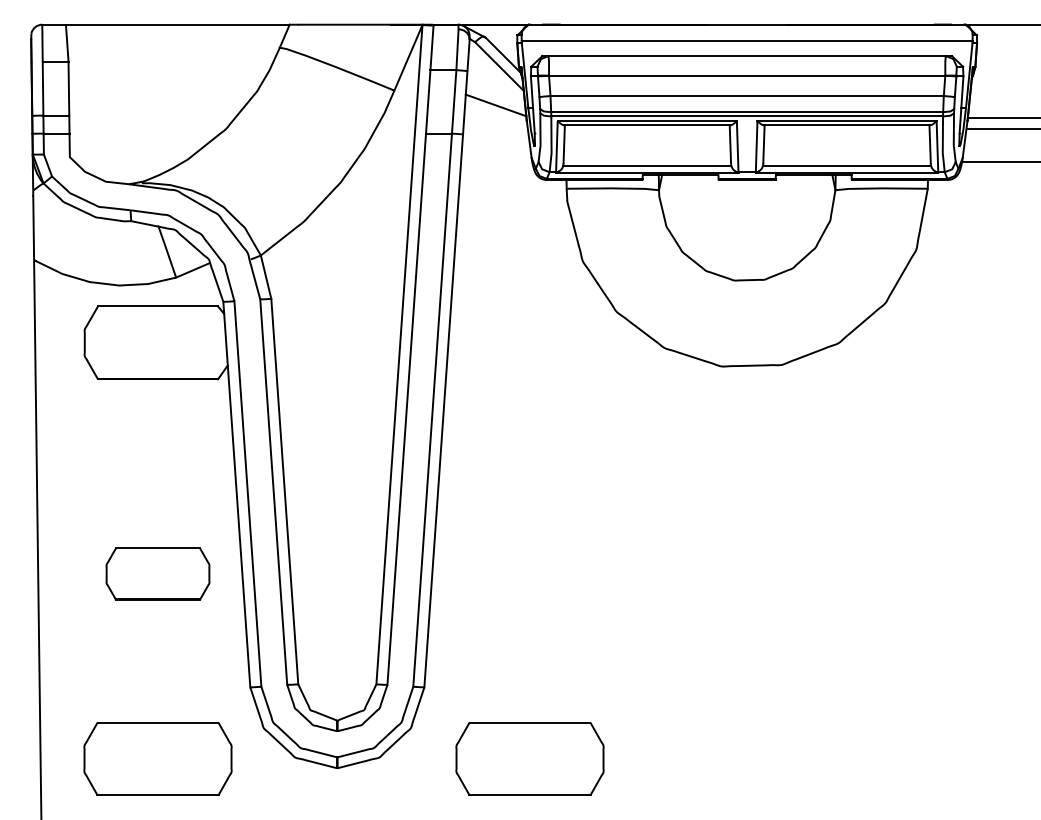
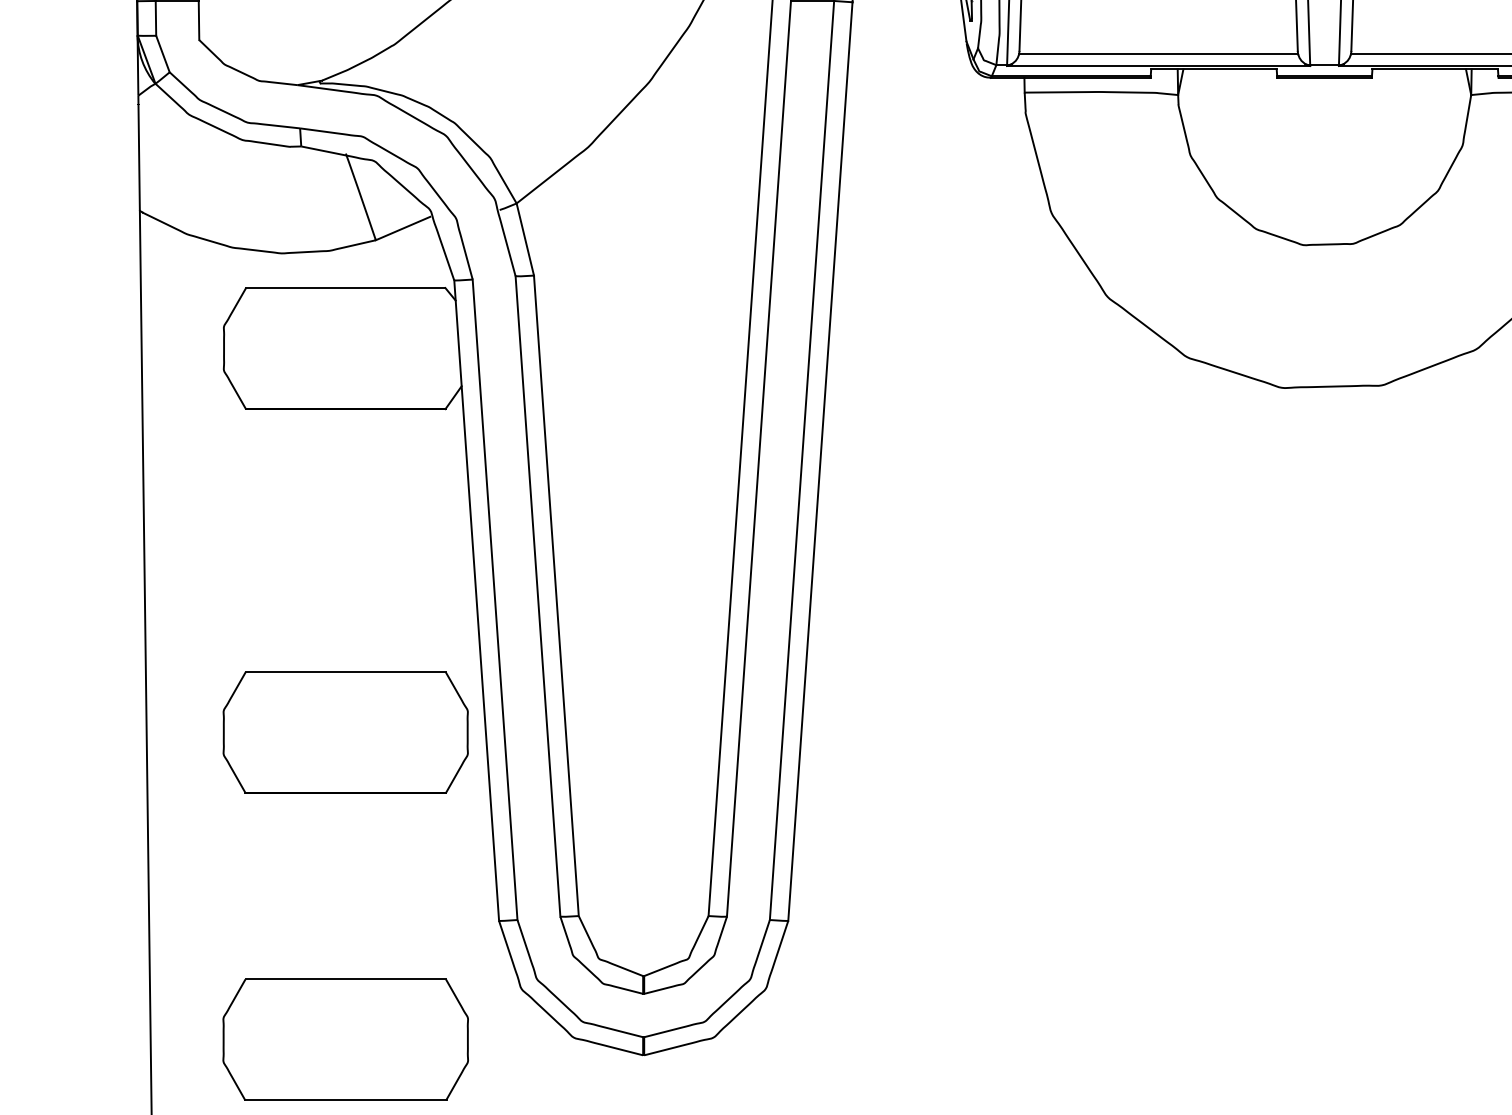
part: (157, 573) -> (344, 731), size x1.43
part: (529, 758) -> (962, 1039), removed

